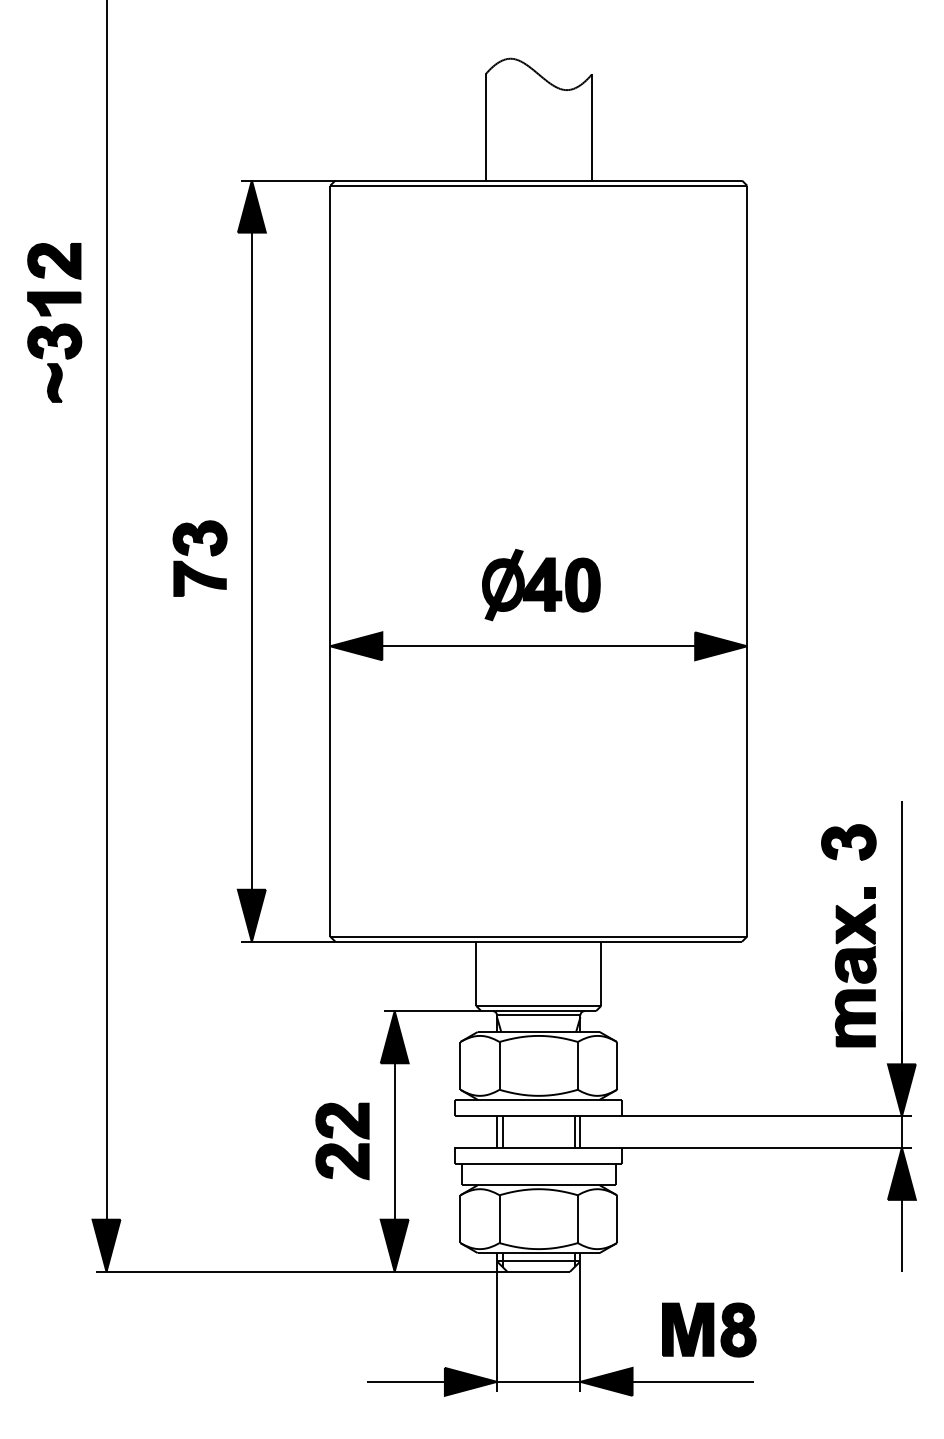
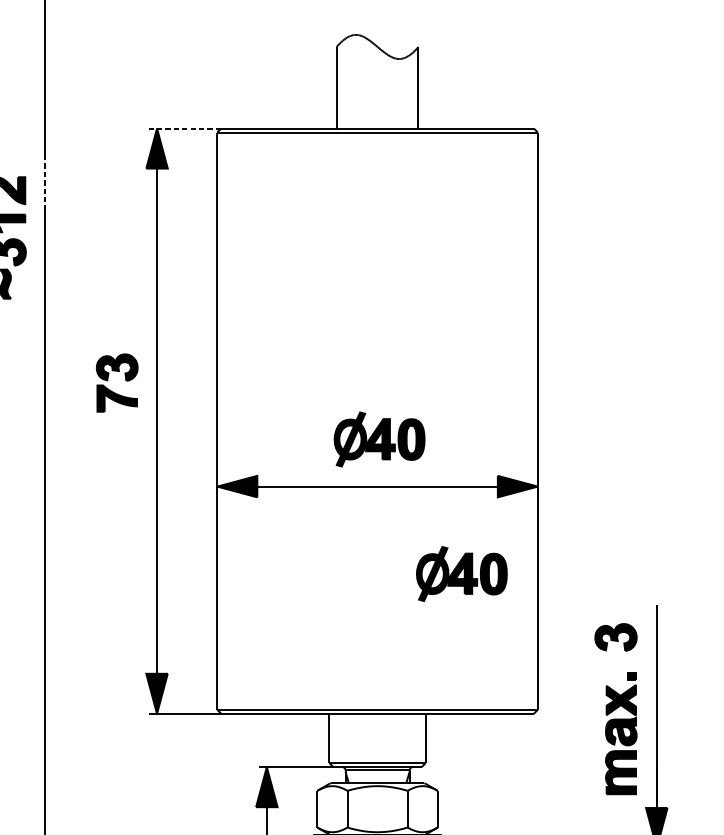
line: (288, 180) -> (185, 128), solid -> dashed
line: (106, 248) -> (45, 180), solid -> dashed
part: (188, 554) -> (108, 379), moved
part: (648, 760) -> (461, 574), added

